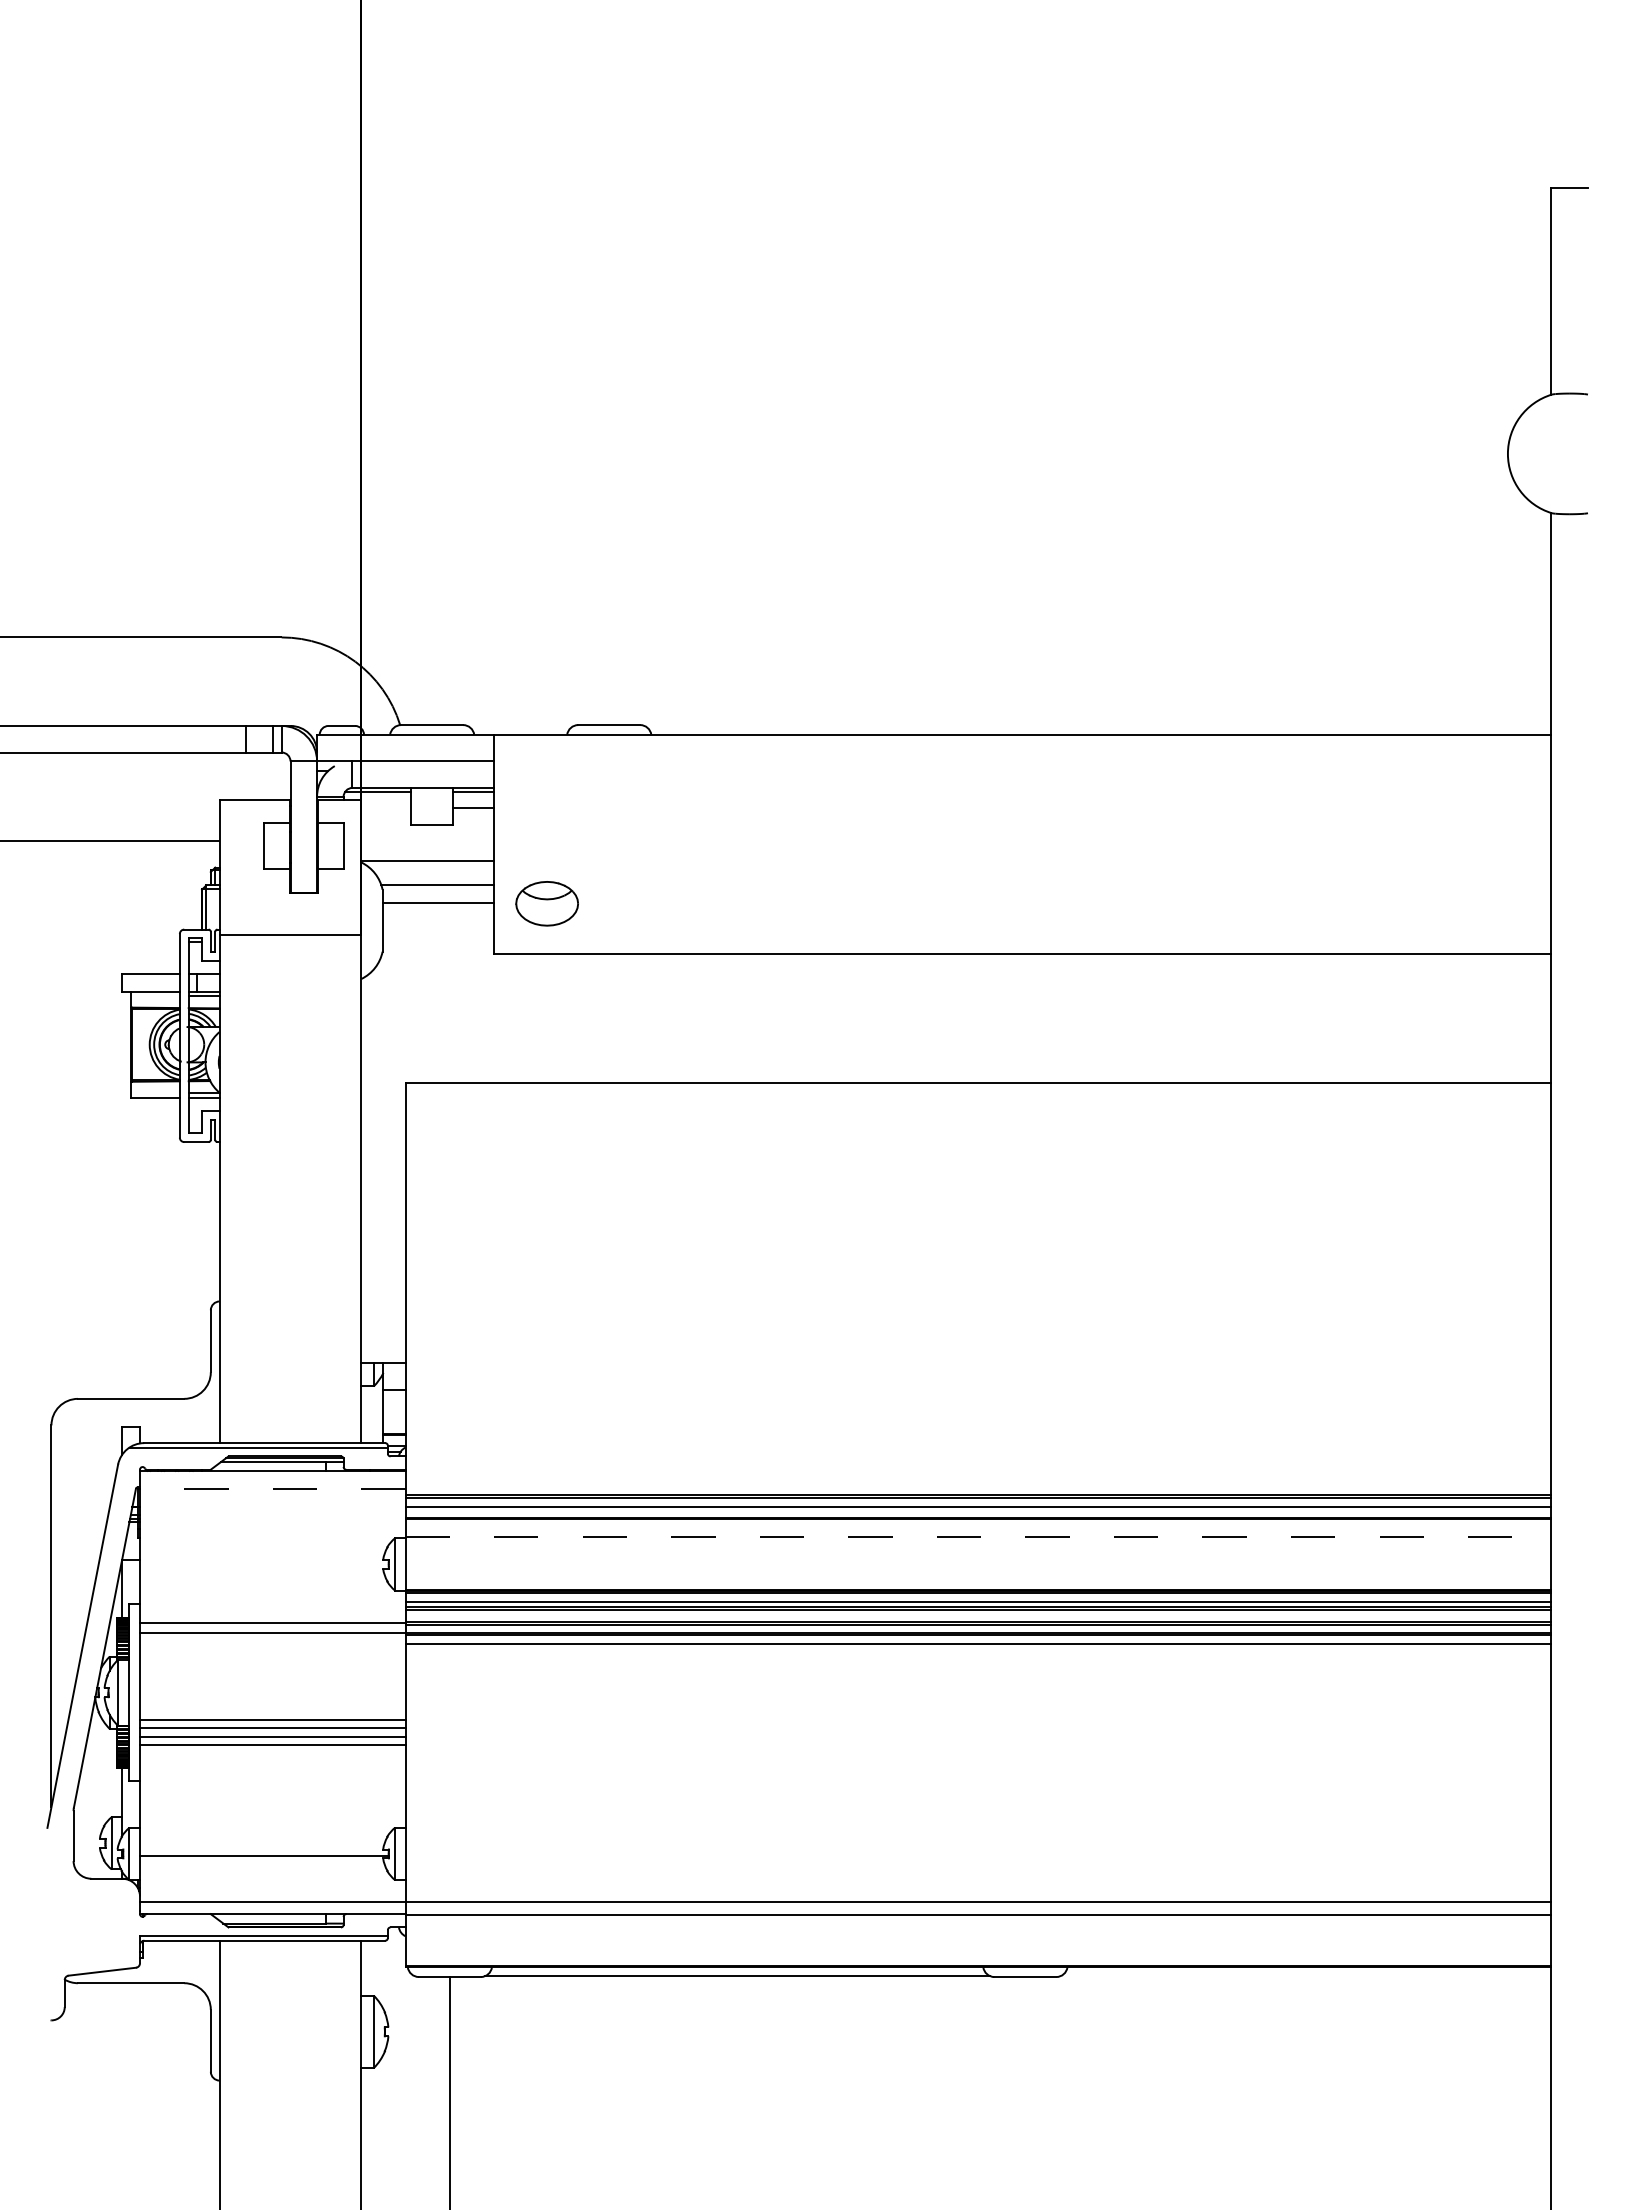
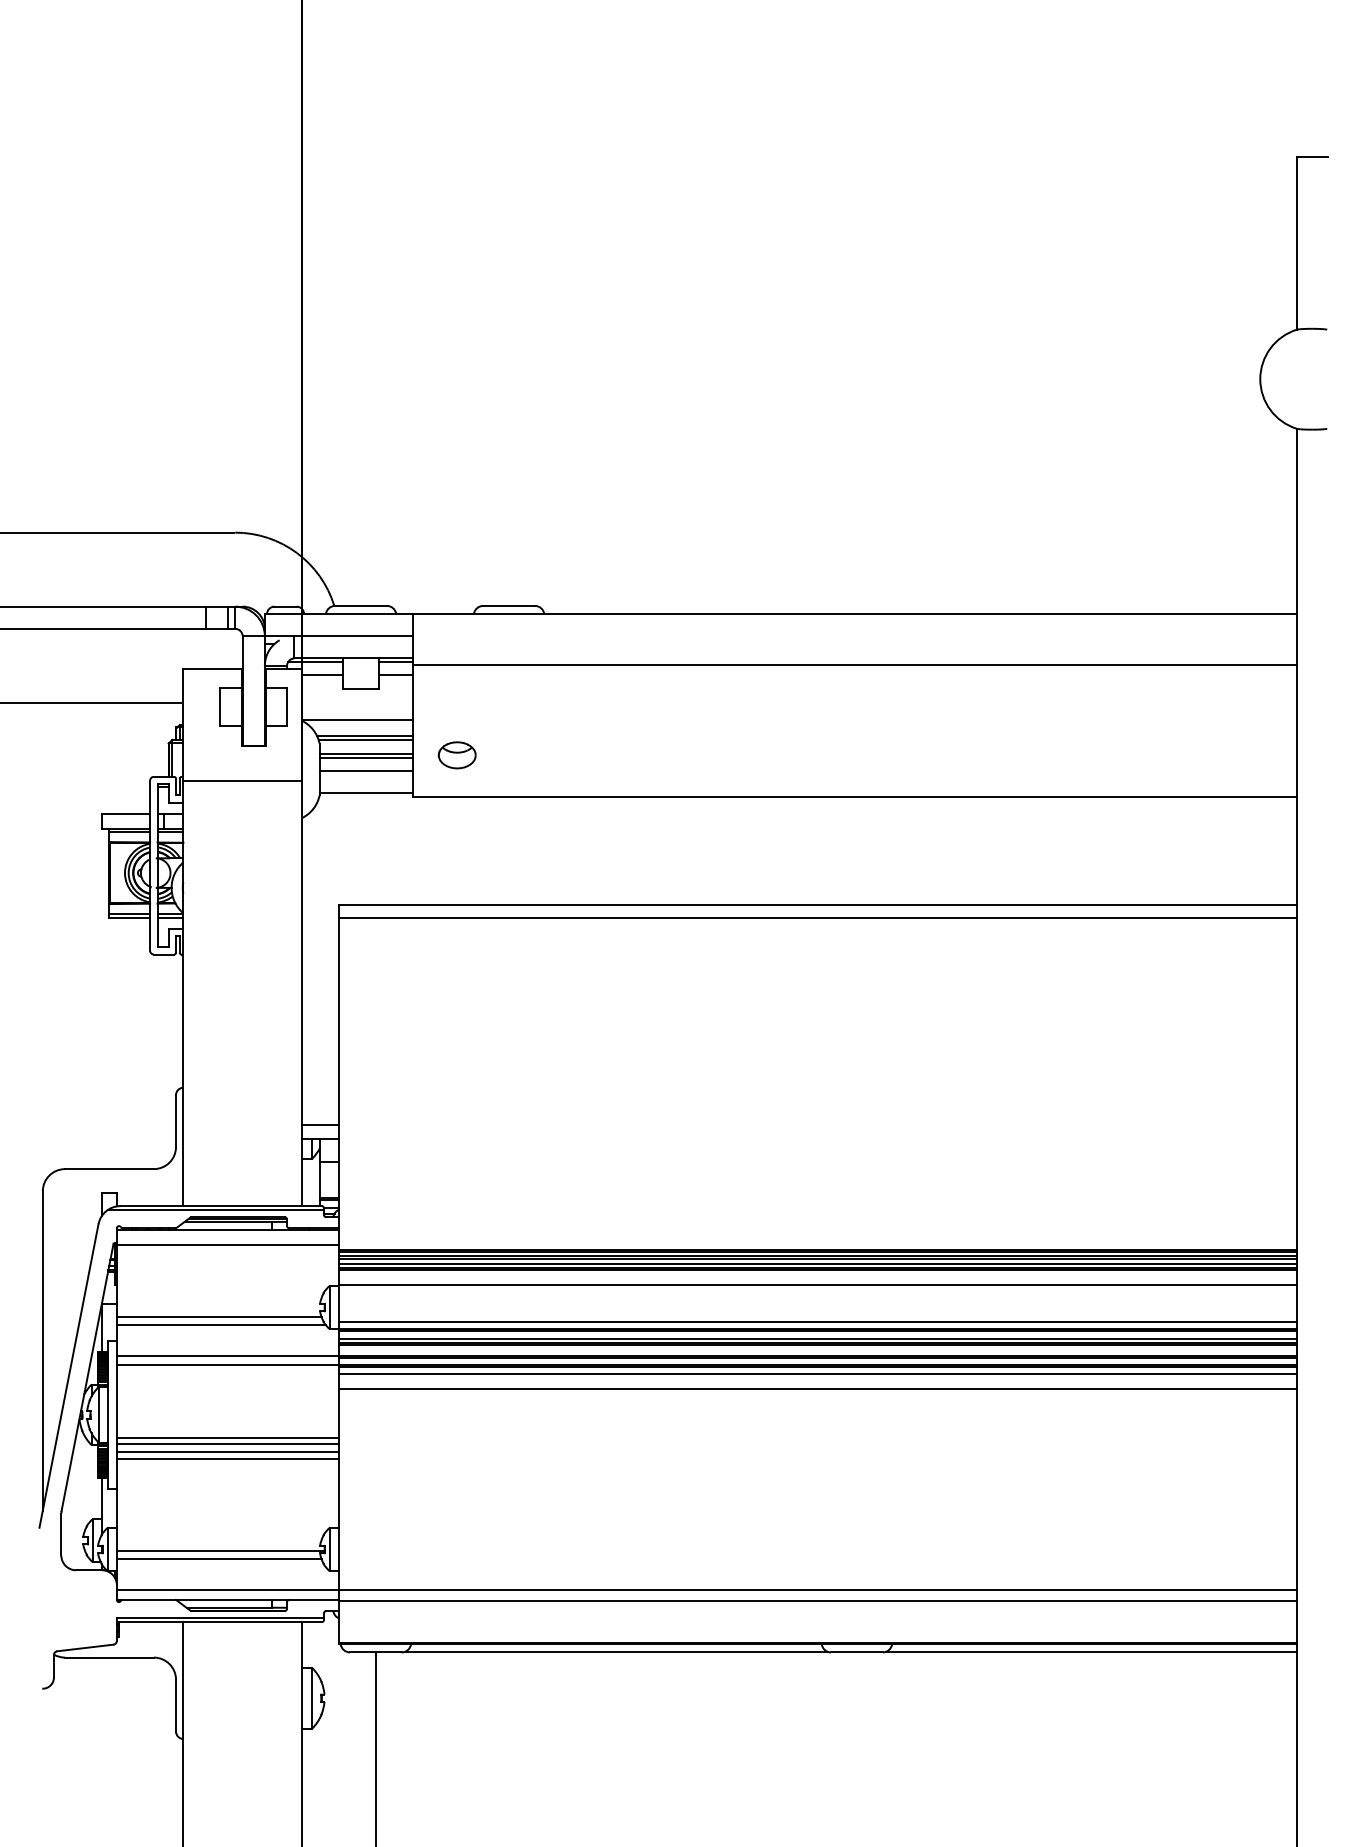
line: (1022, 795) -> (854, 664), added
line: (385, 808) -> (322, 675), added
line: (436, 880) -> (364, 735), added
part: (547, 903) -> (457, 755), size x0.71
line: (438, 906) -> (366, 757), added
line: (438, 922) -> (366, 770), added
line: (438, 949) -> (366, 793), added
line: (155, 996) -> (129, 832), added
line: (155, 1093) -> (129, 913), added
line: (978, 1098) -> (817, 918), added
line: (383, 1346) -> (320, 1125), added
line: (272, 1489) -> (227, 1244), dashed -> solid
line: (978, 1502) -> (817, 1255), added
line: (978, 1512) -> (817, 1264), added
line: (978, 1536) -> (817, 1284), dashed -> solid
line: (262, 1575) -> (219, 1316), added
line: (978, 1581) -> (817, 1321), added
line: (265, 1585) -> (221, 1325), added
line: (978, 1661) -> (817, 1388), added
line: (262, 1865) -> (219, 1559), added
line: (1305, 1976) -> (1091, 1651), added

